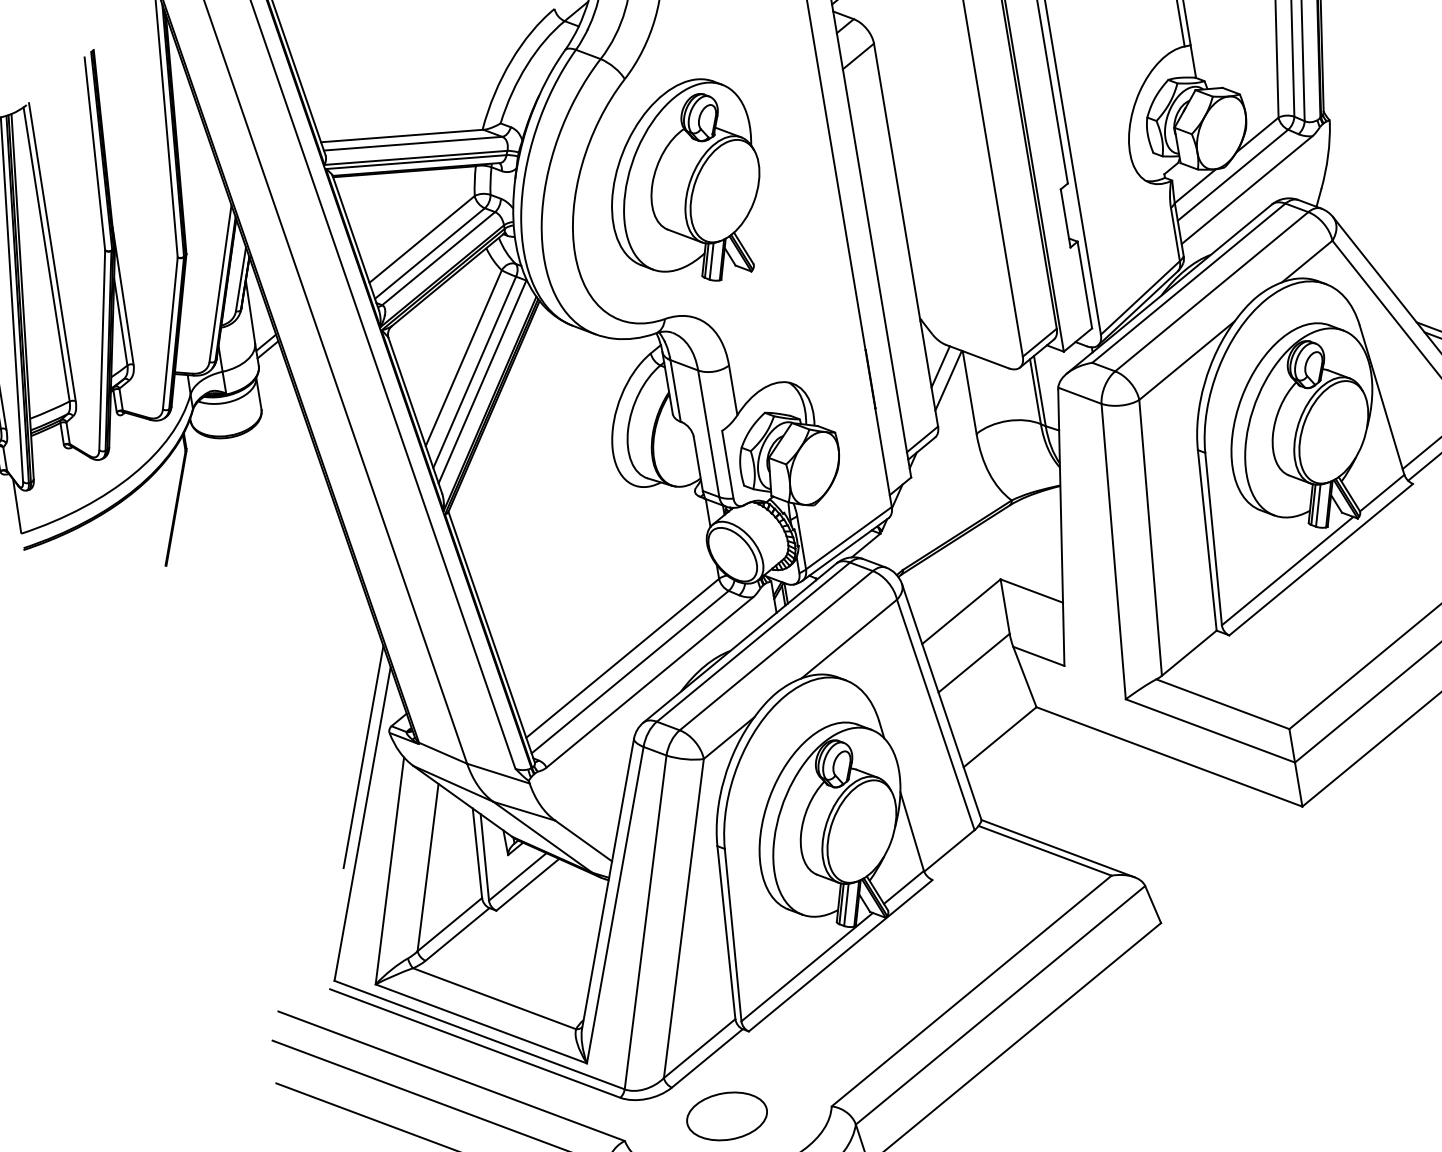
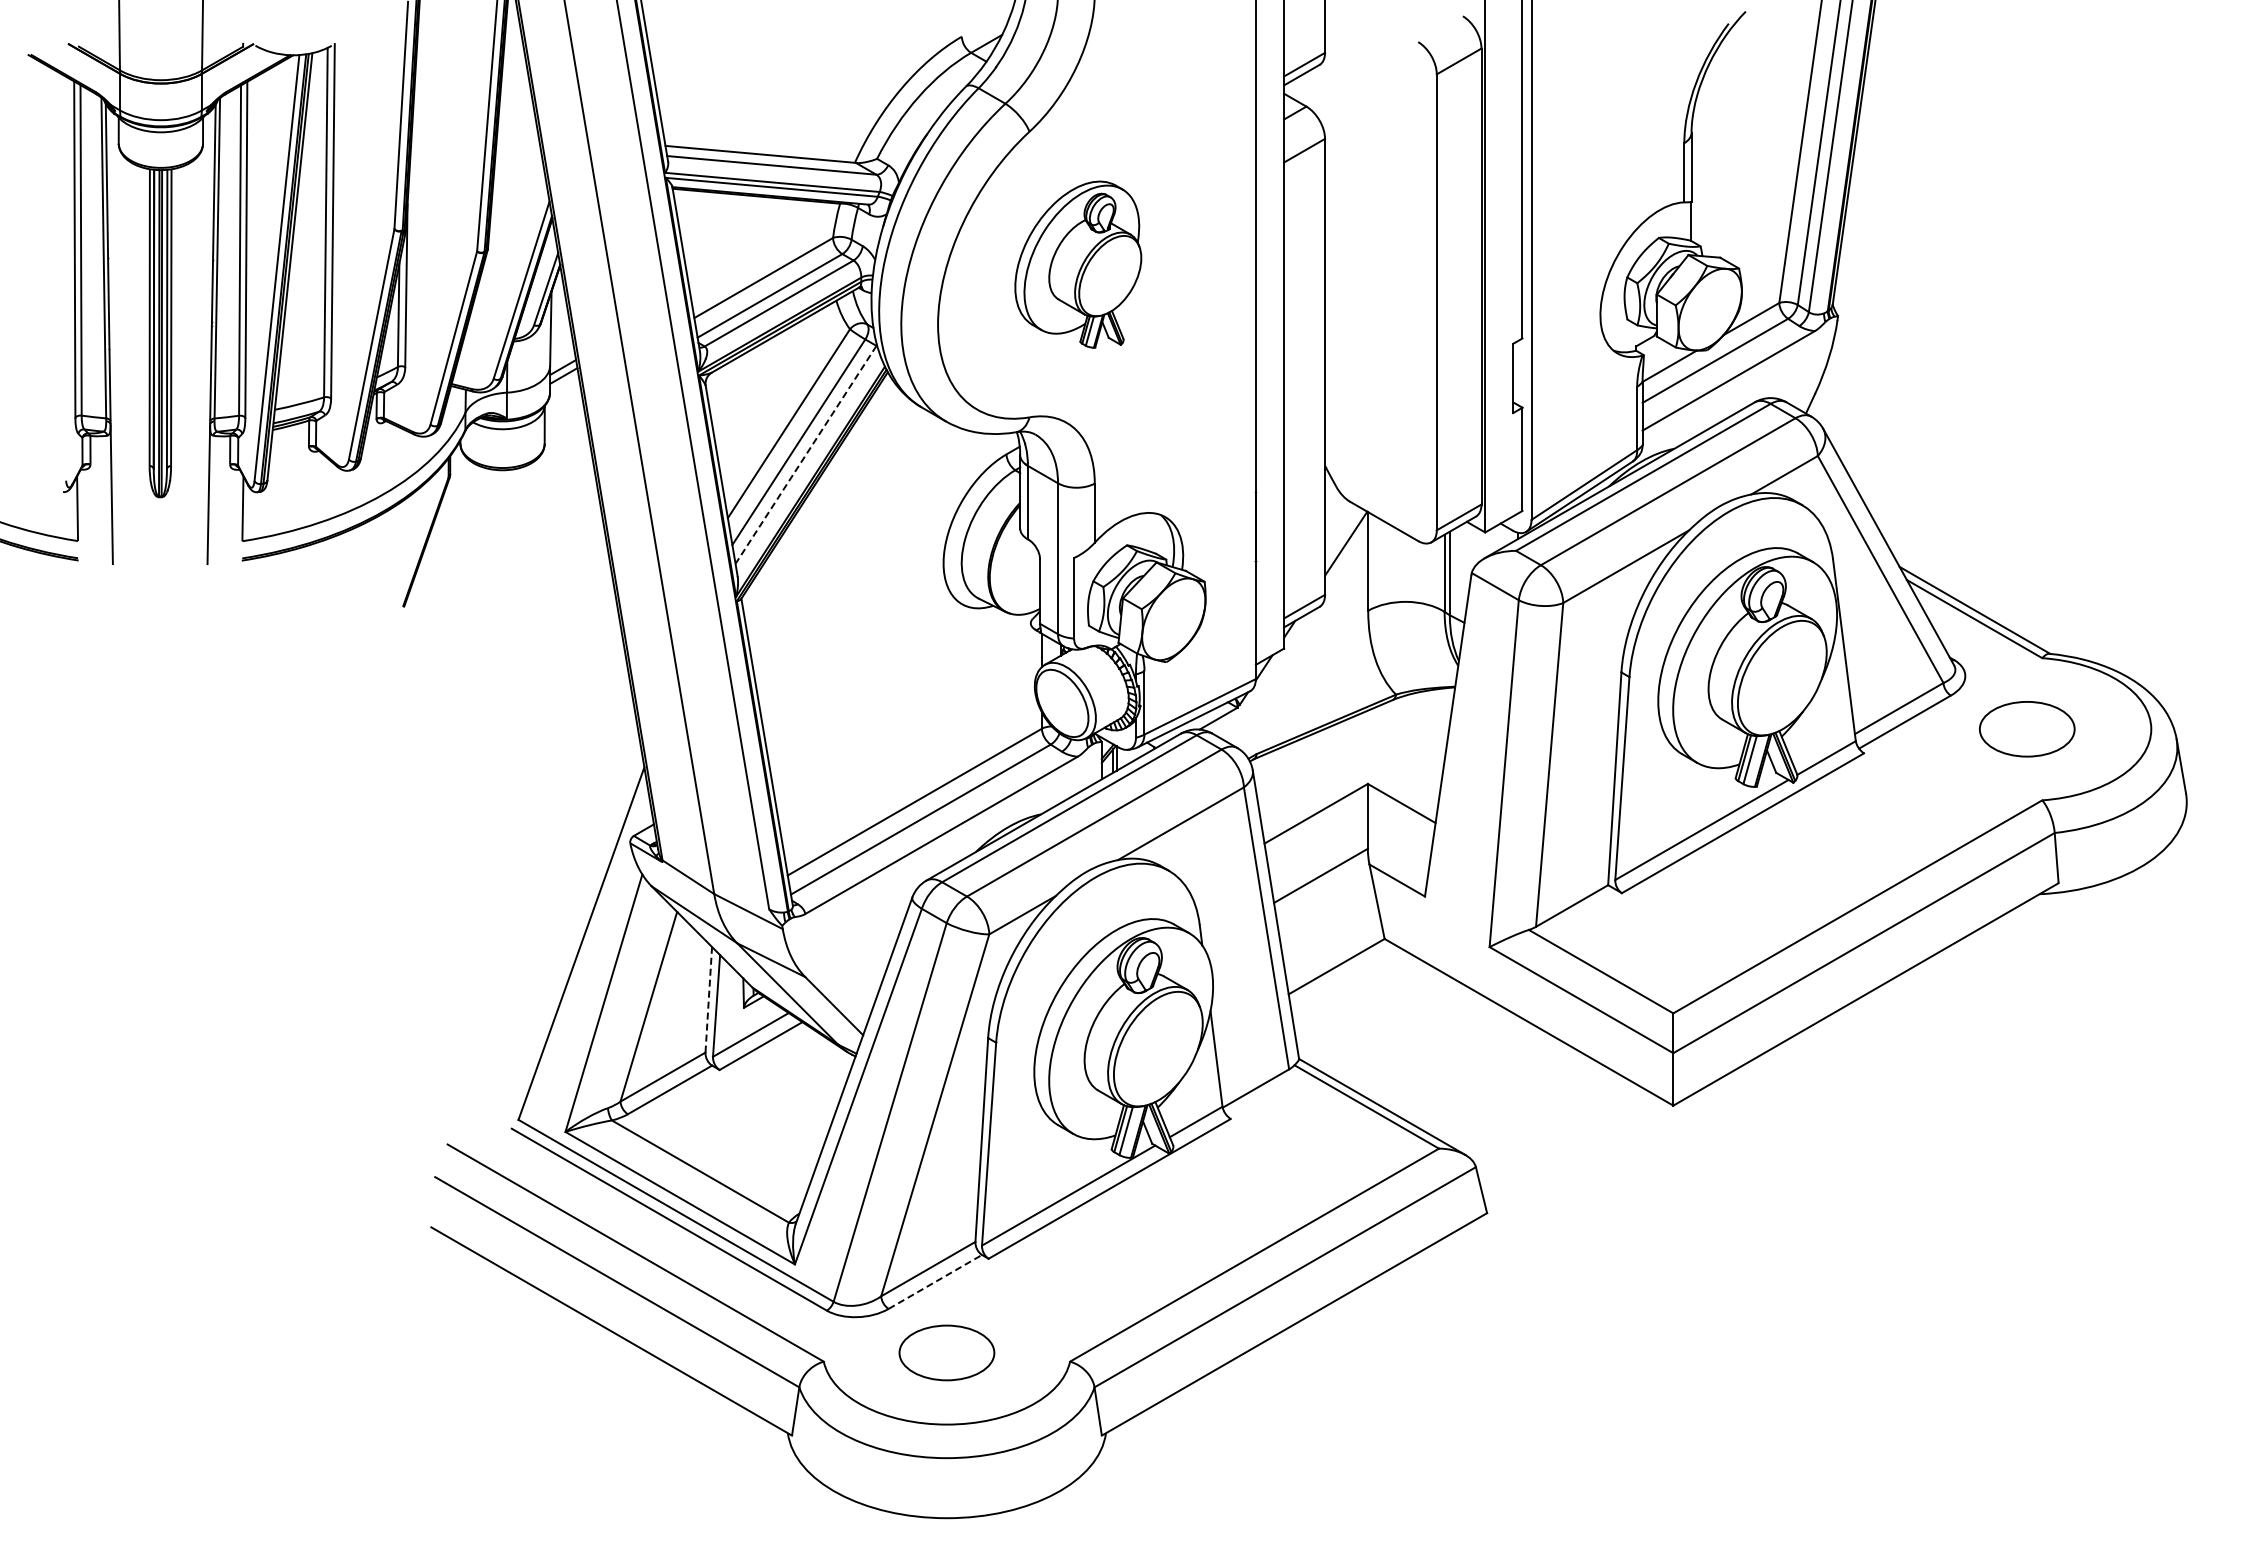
part: (684, 183) -> (1078, 264), size x0.7
line: (940, 367) -> (1339, 526), removed
line: (482, 381) -> (806, 454), solid -> dashed
line: (363, 757) -> (595, 866), removed
line: (477, 853) -> (708, 999), solid -> dashed
line: (707, 1058) -> (935, 1281), solid -> dashed

